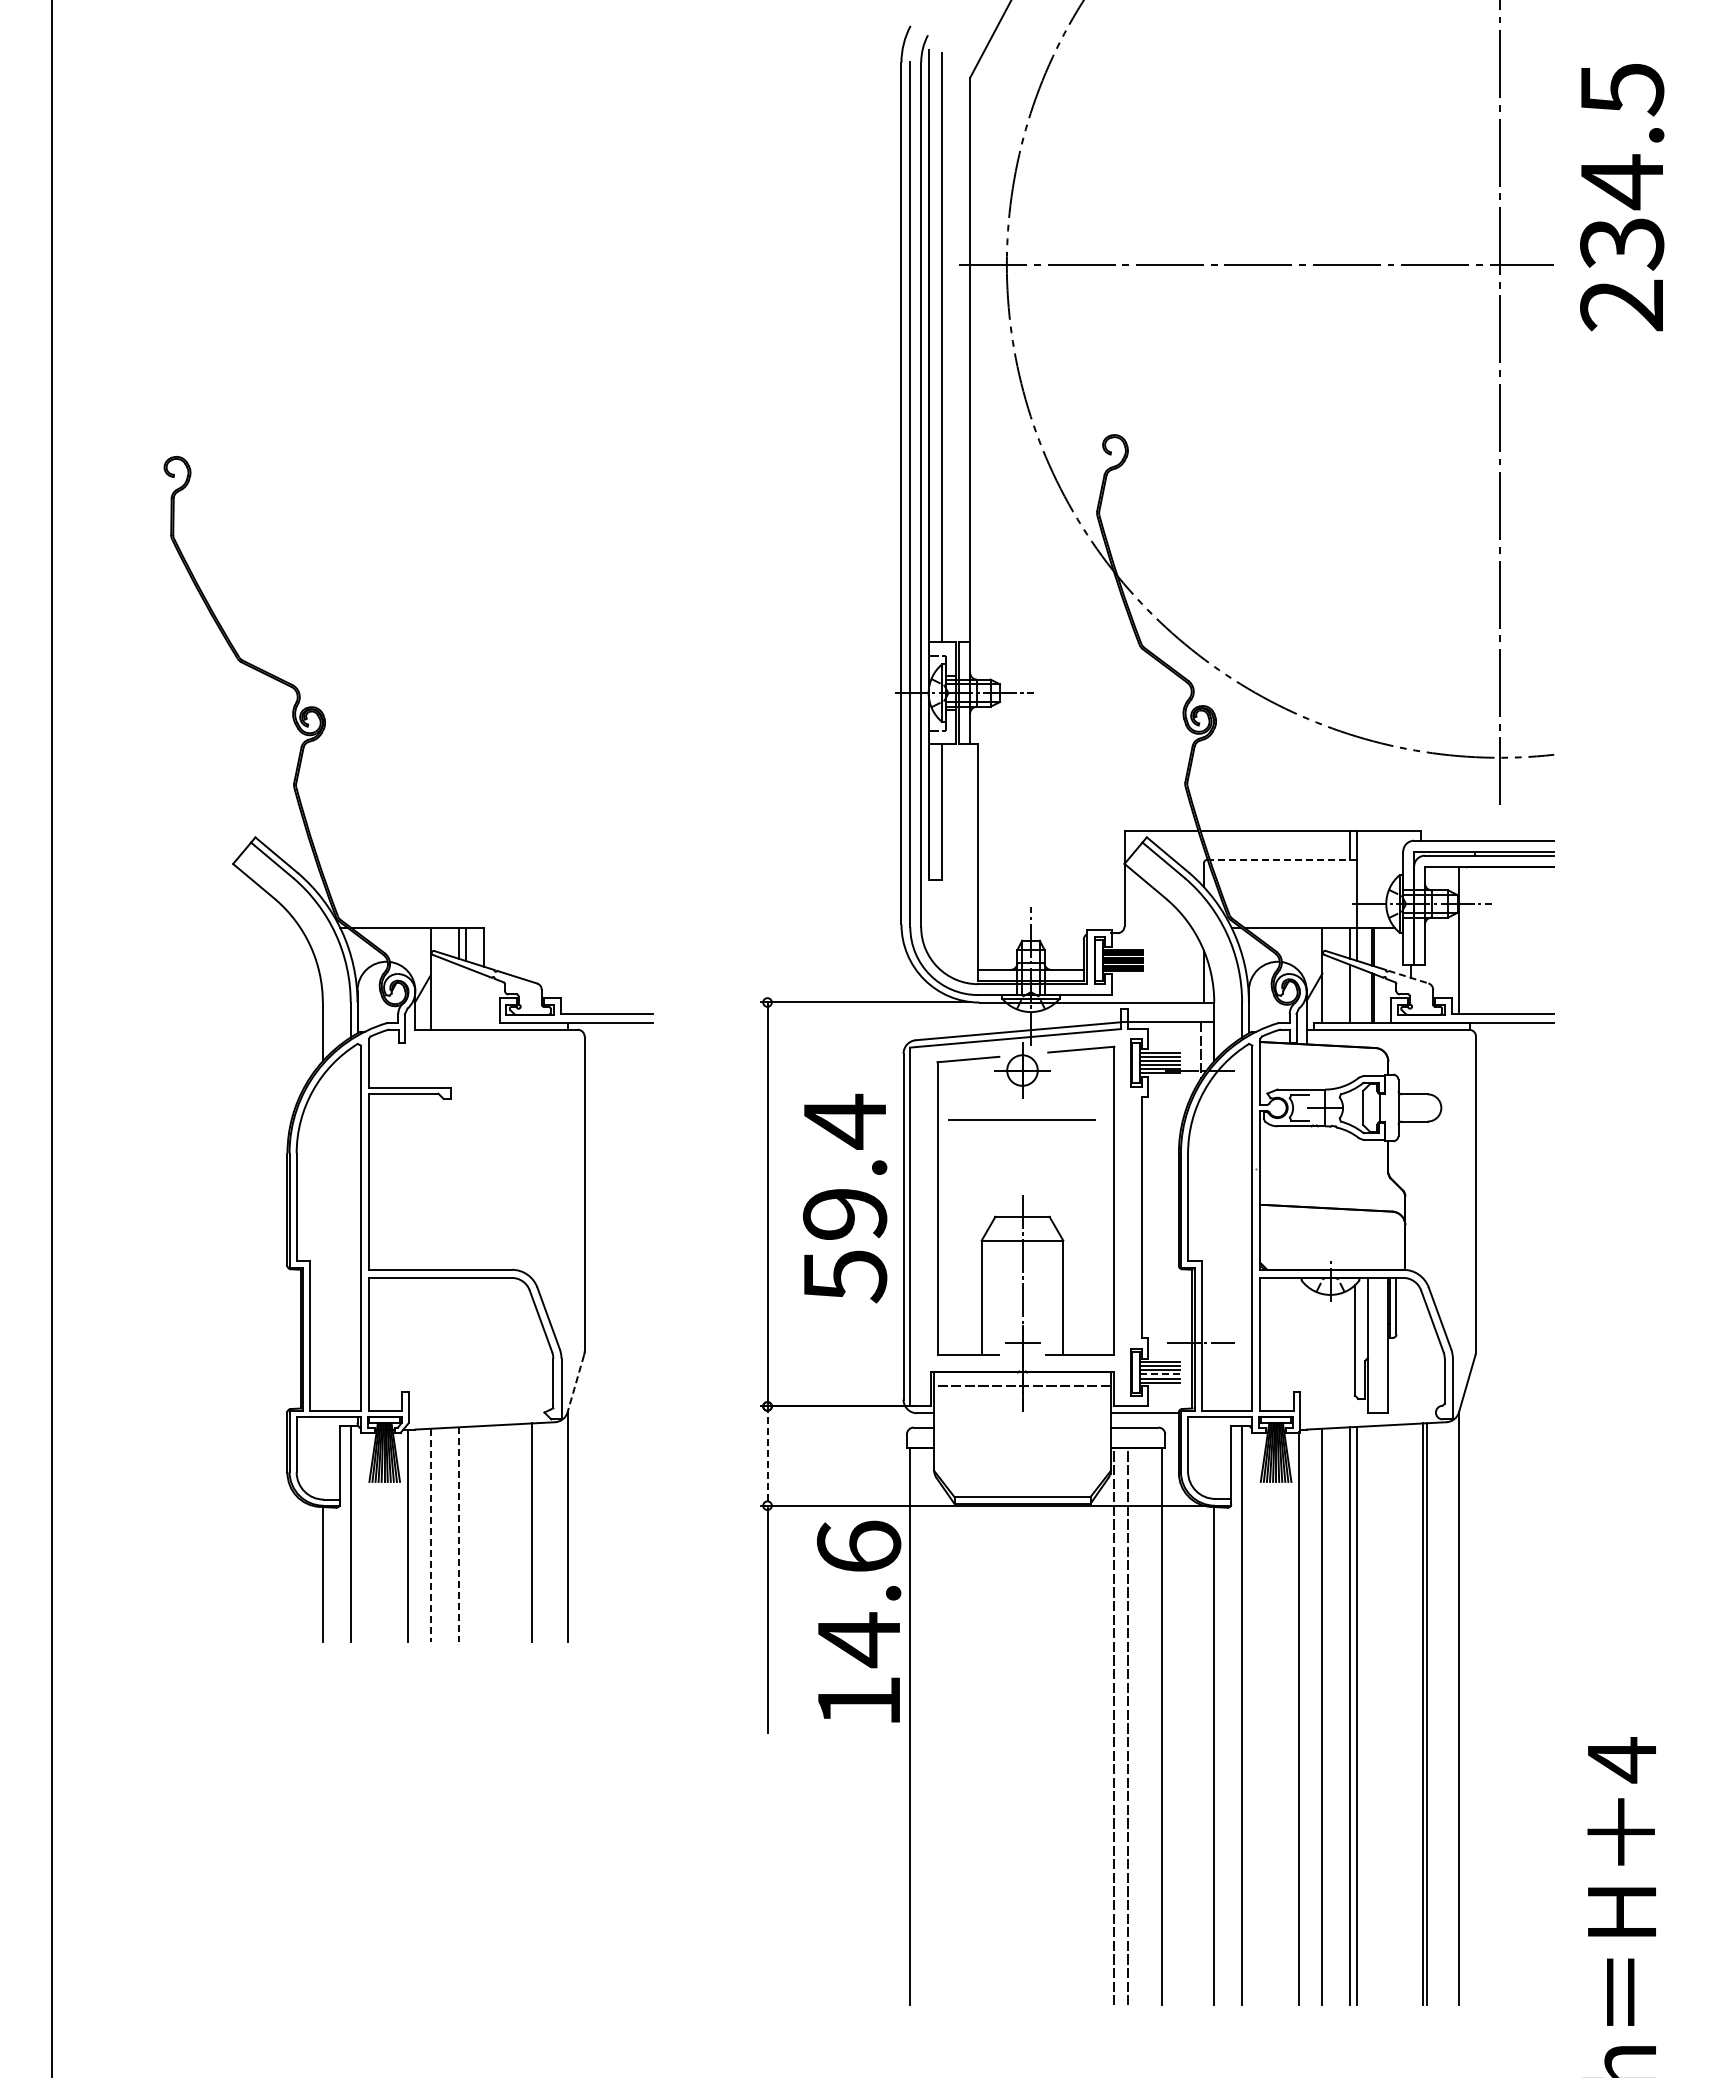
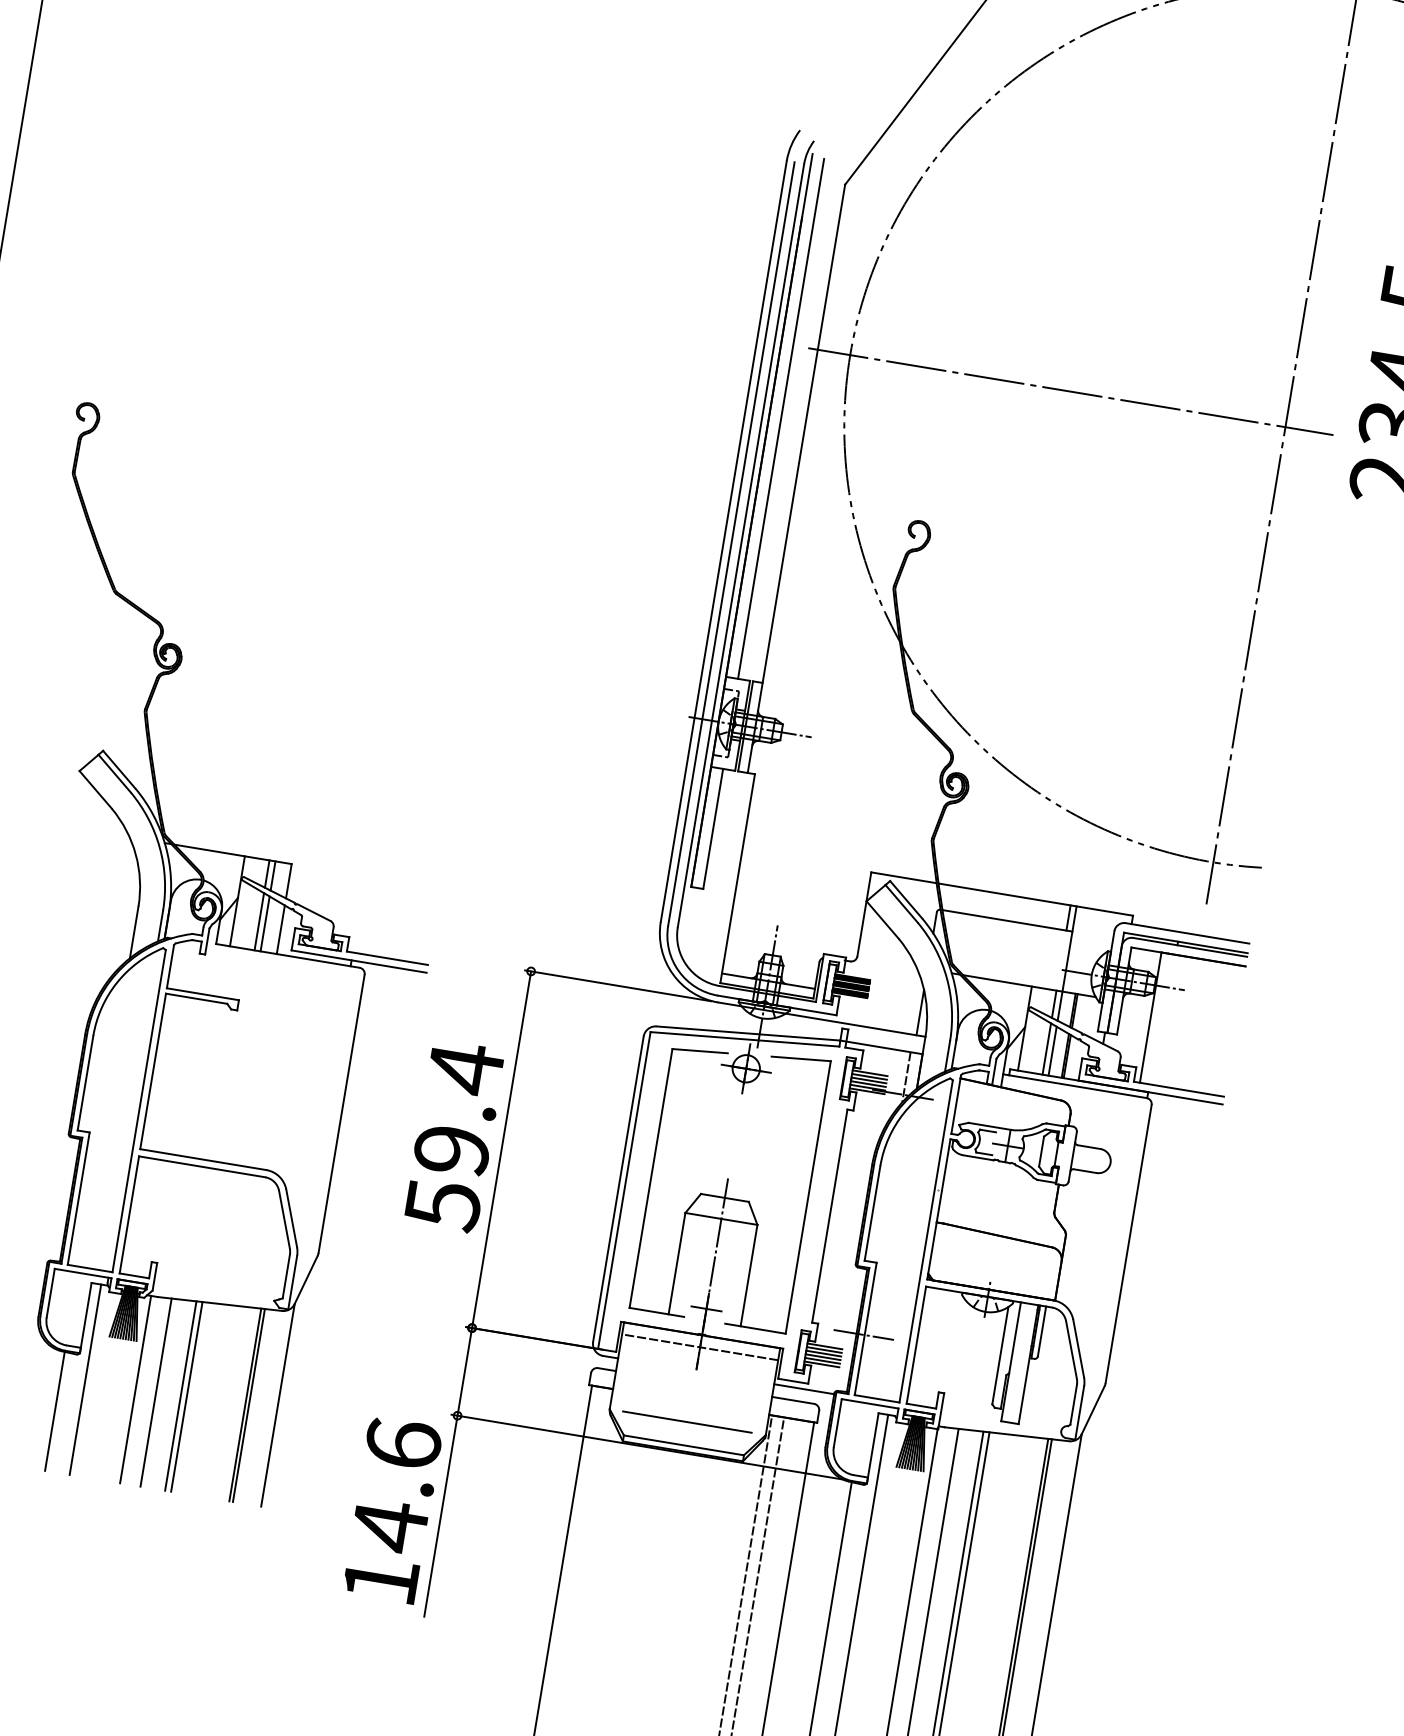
line: (1283, 859) -> (1007, 920), dashed -> solid
line: (1408, 977) -> (1100, 1043), dashed -> solid
line: (1357, 994) -> (1053, 1050), added
line: (458, 996) -> (259, 920), added
line: (465, 998) -> (265, 923), added
line: (483, 1001) -> (280, 929), added
line: (1021, 1119) -> (686, 1421), moved
text: (845, 1198) -> (454, 1136), moved
line: (1159, 1374) -> (822, 1357), dashed -> solid
line: (575, 1383) -> (305, 1279), dashed -> solid
line: (767, 1456) -> (464, 1372), dashed -> solid
line: (535, 1532) -> (248, 1405), added
line: (465, 1533) -> (186, 1396), added
line: (430, 1535) -> (155, 1392), dashed -> solid
line: (458, 1535) -> (180, 1396), dashed -> solid
text: (859, 1621) -> (392, 1510), moved

